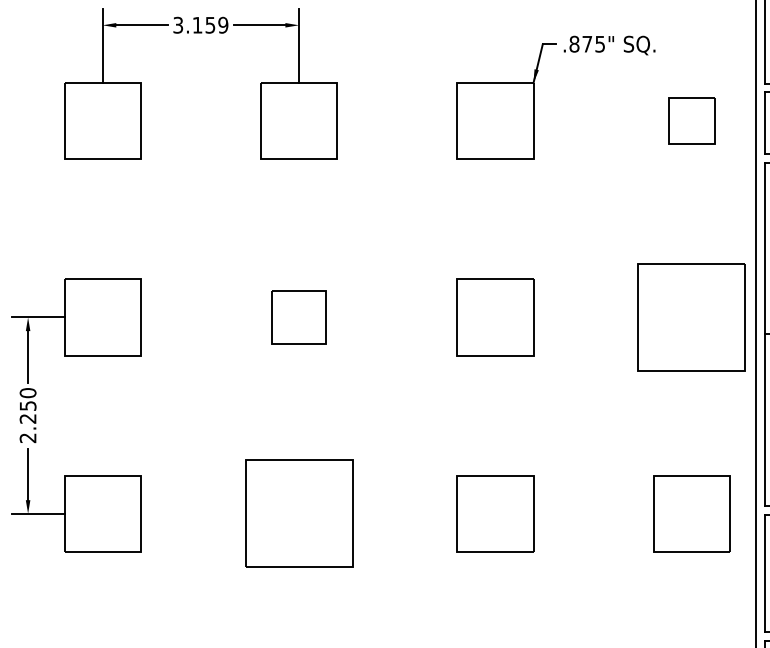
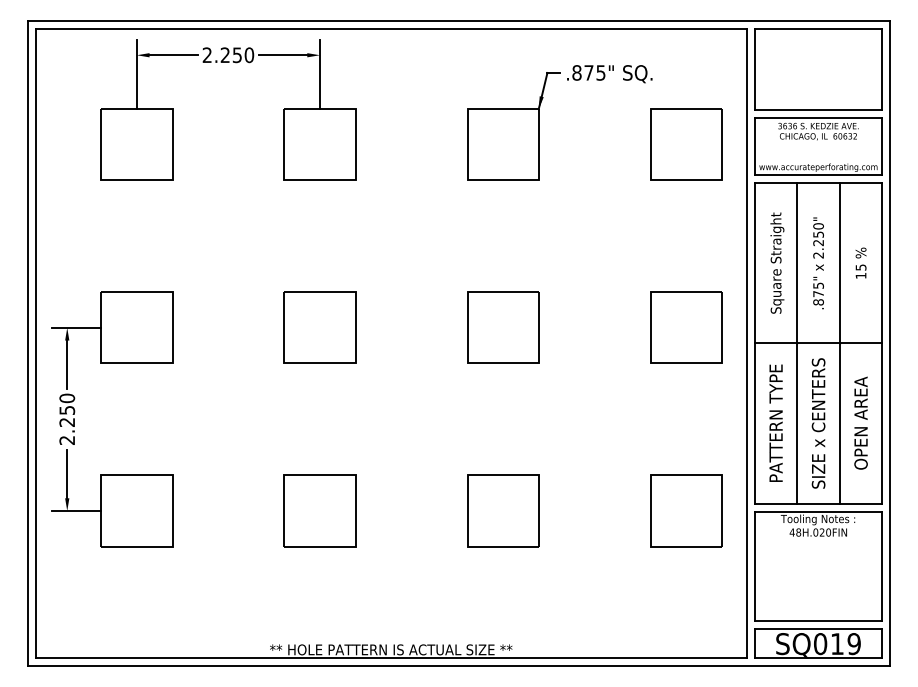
text: (199, 25) -> (227, 55), 3.159 -> 2.250
part: (691, 120) -> (686, 144), size x1.67
part: (298, 317) -> (319, 327), size x1.43
part: (691, 317) -> (686, 327), size x0.71
part: (298, 513) -> (319, 510), size x0.71

